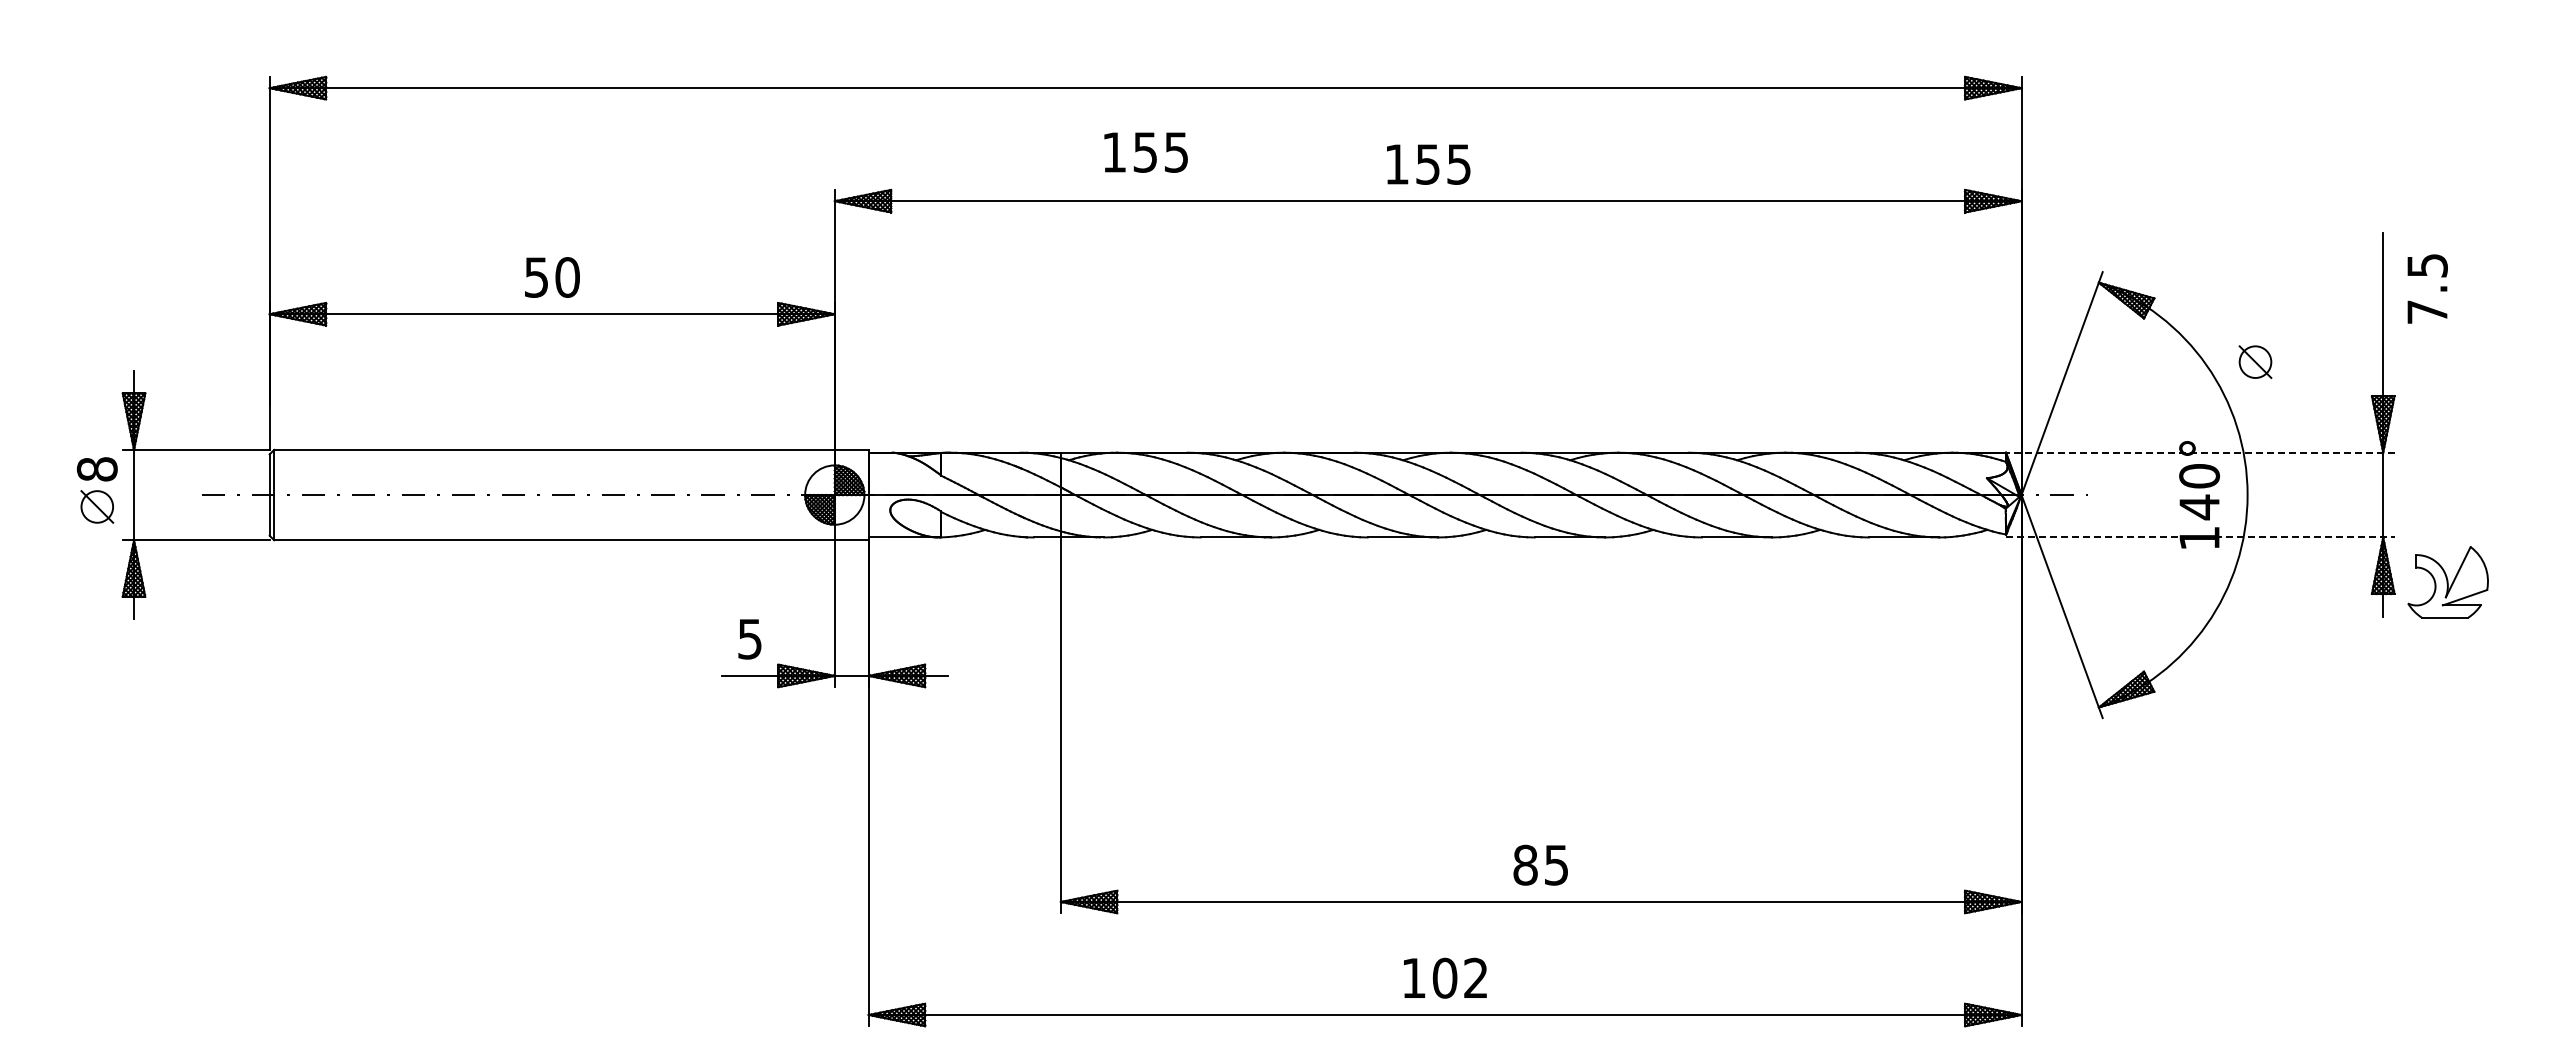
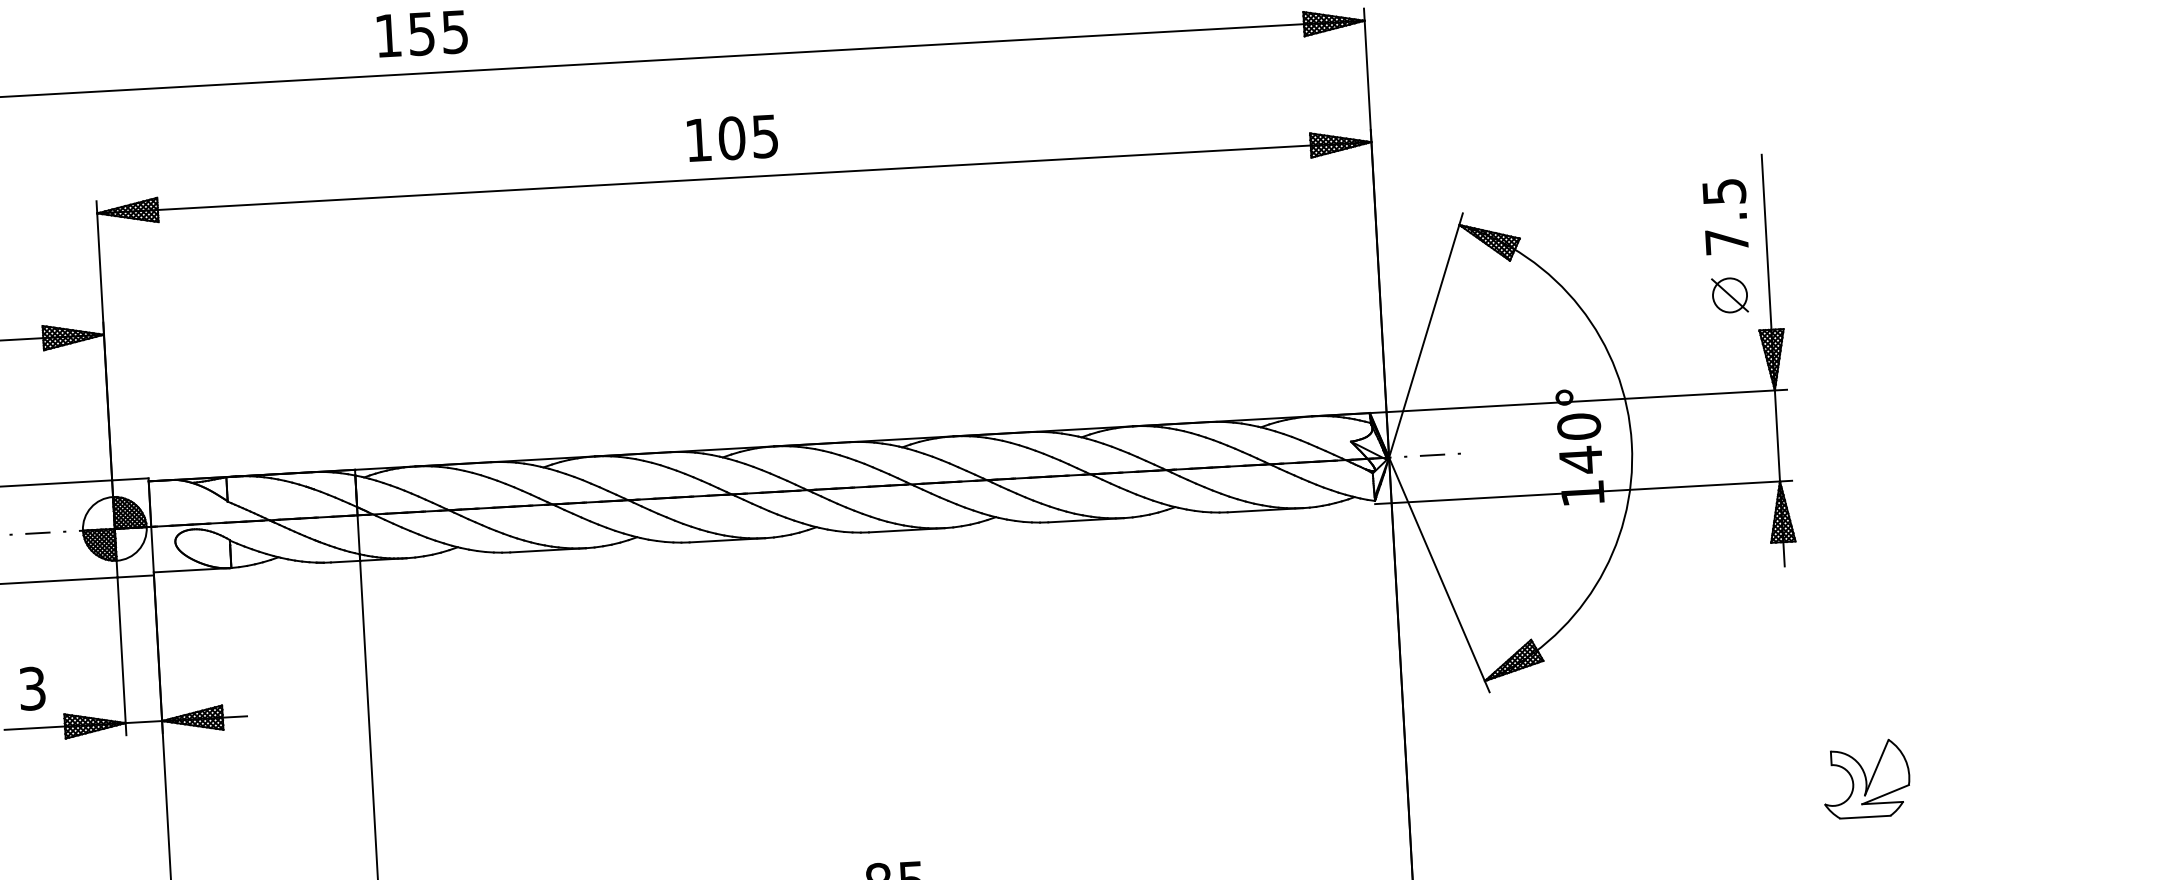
text: (1145, 152) -> (421, 33), moved
text: (1428, 164) -> (732, 138), 155 -> 105
text: (2427, 288) -> (1725, 216), moved
part: (2255, 362) -> (1730, 295), moved
line: (2199, 452) -> (1577, 401), dashed -> solid
line: (2200, 537) -> (1583, 492), dashed -> solid
part: (2447, 582) -> (1865, 779), moved
text: (750, 638) -> (32, 687), 5 -> 3

